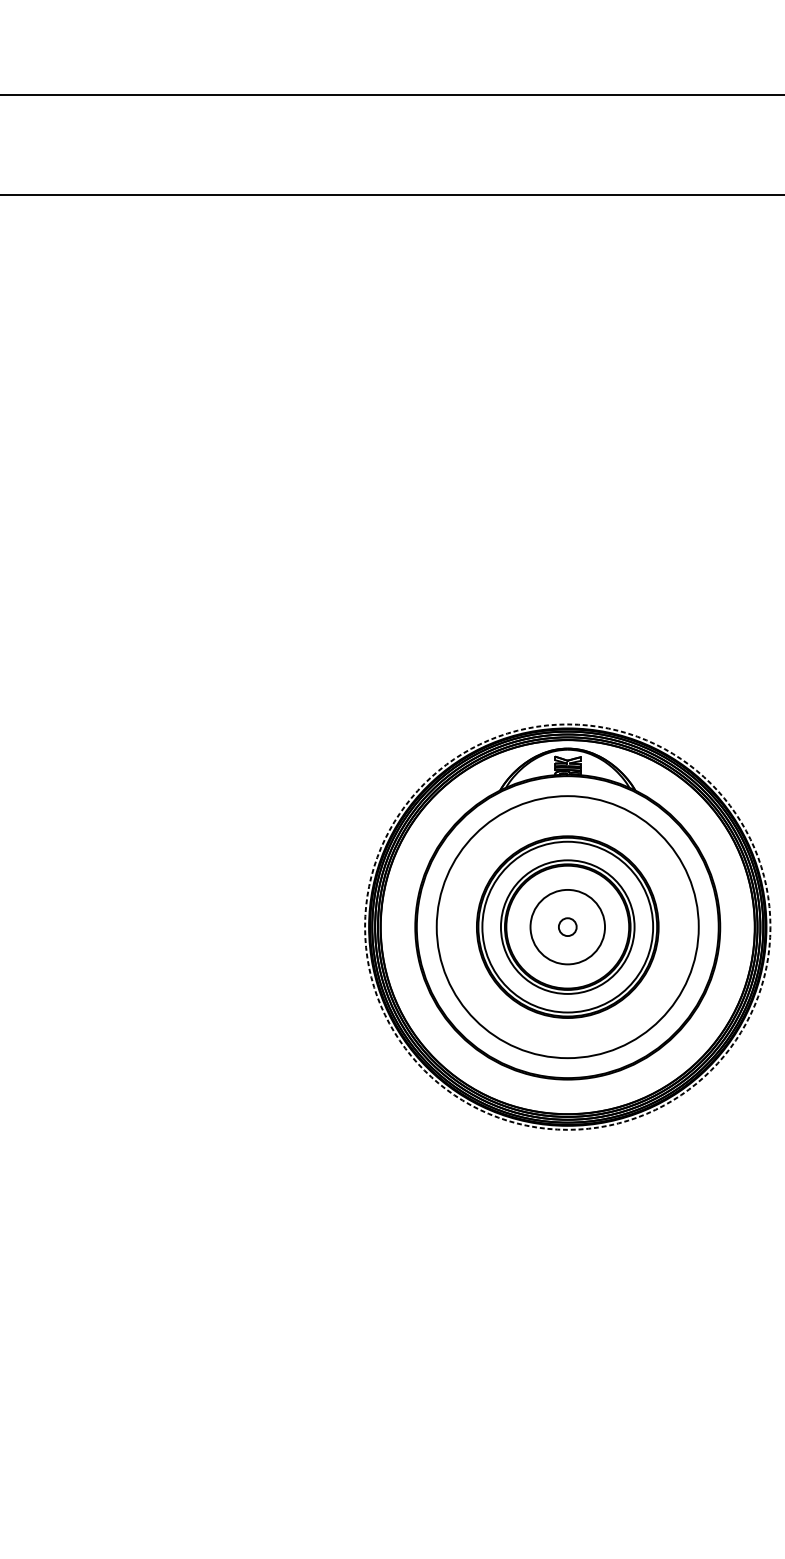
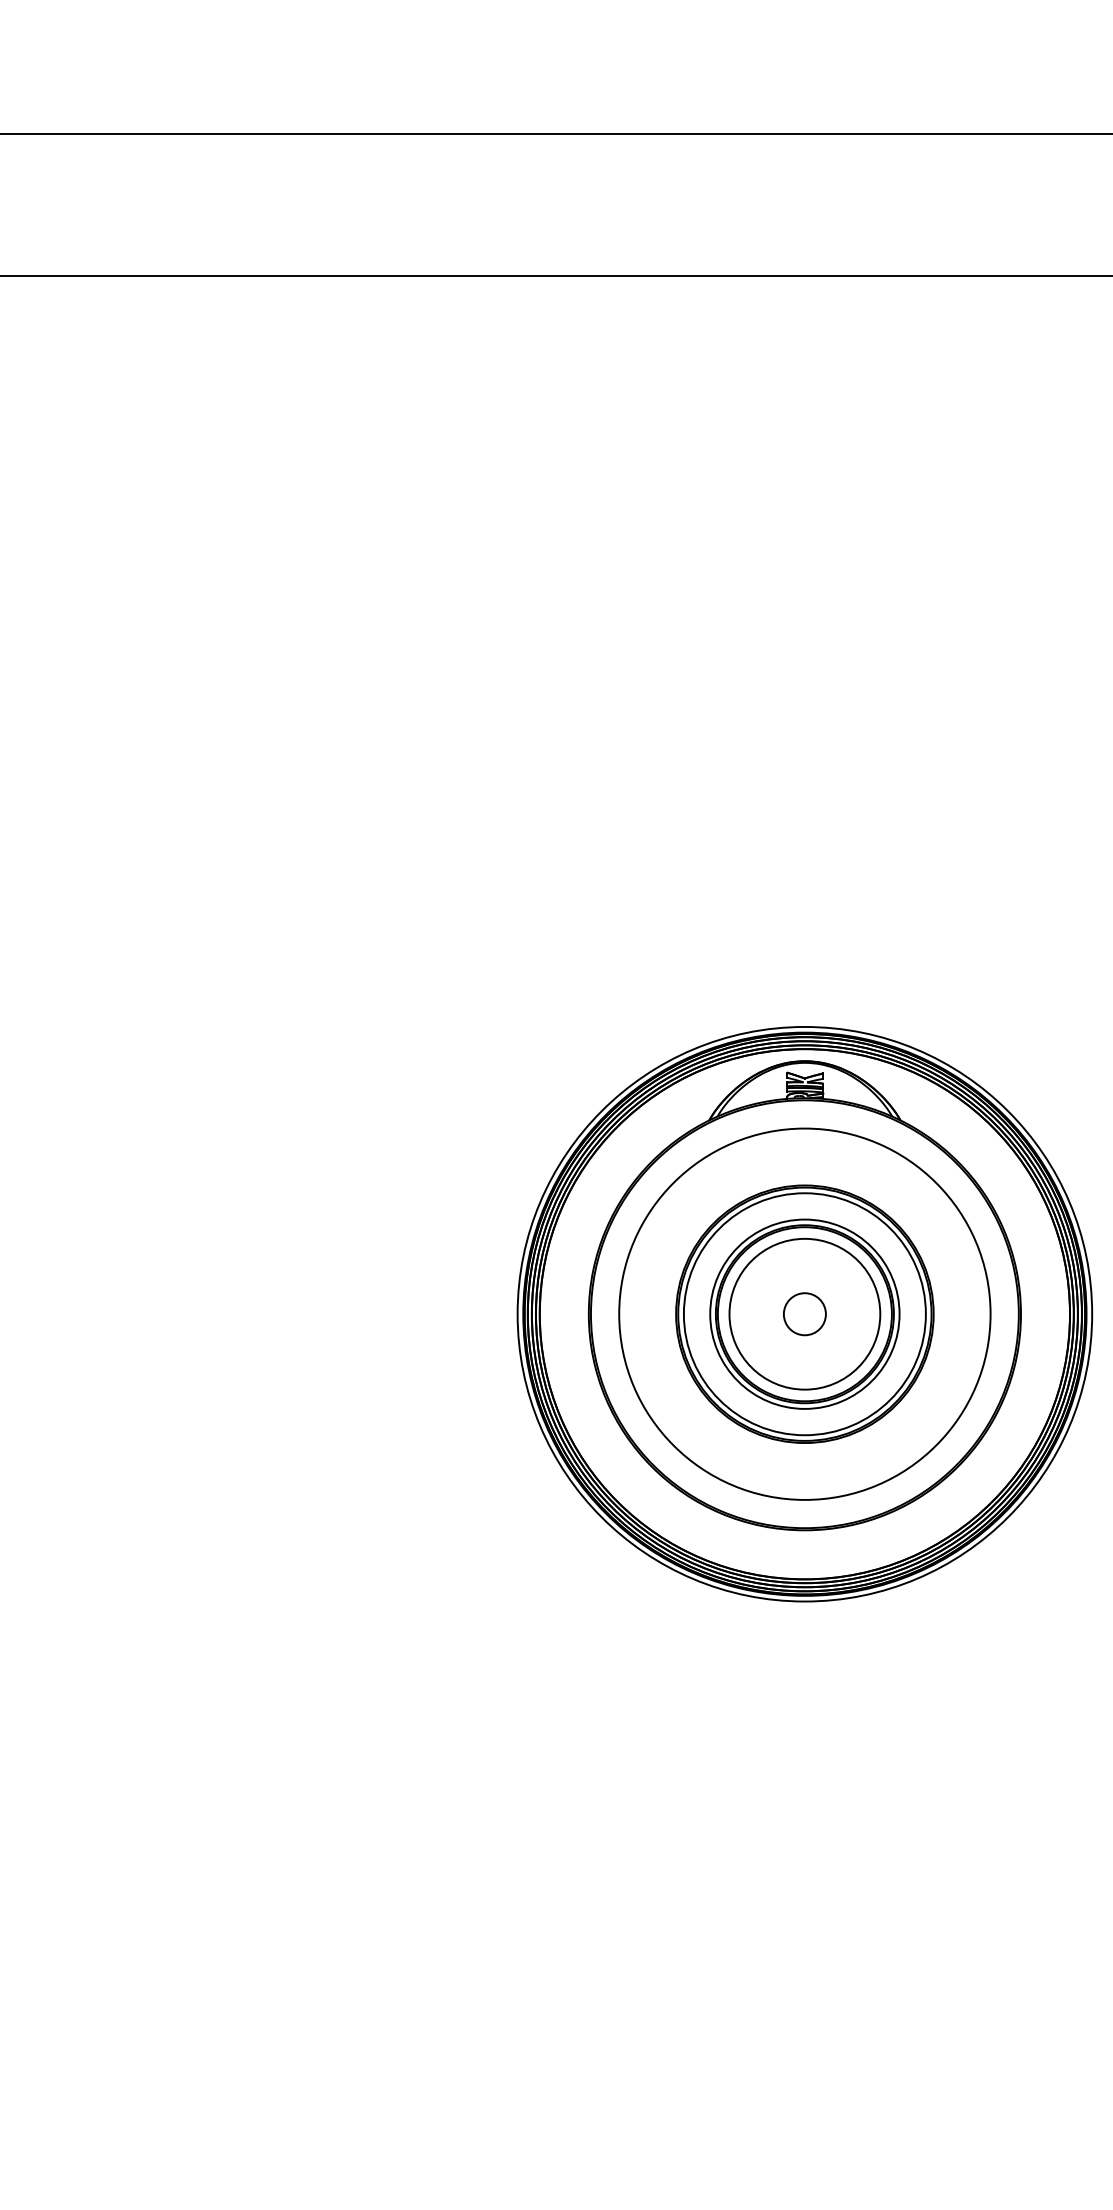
circle: (567, 926) -> (804, 1313), dashed -> solid
circle: (567, 926) -> (804, 1313), size x1.43
circle: (567, 927) -> (804, 1314), size x1.67

